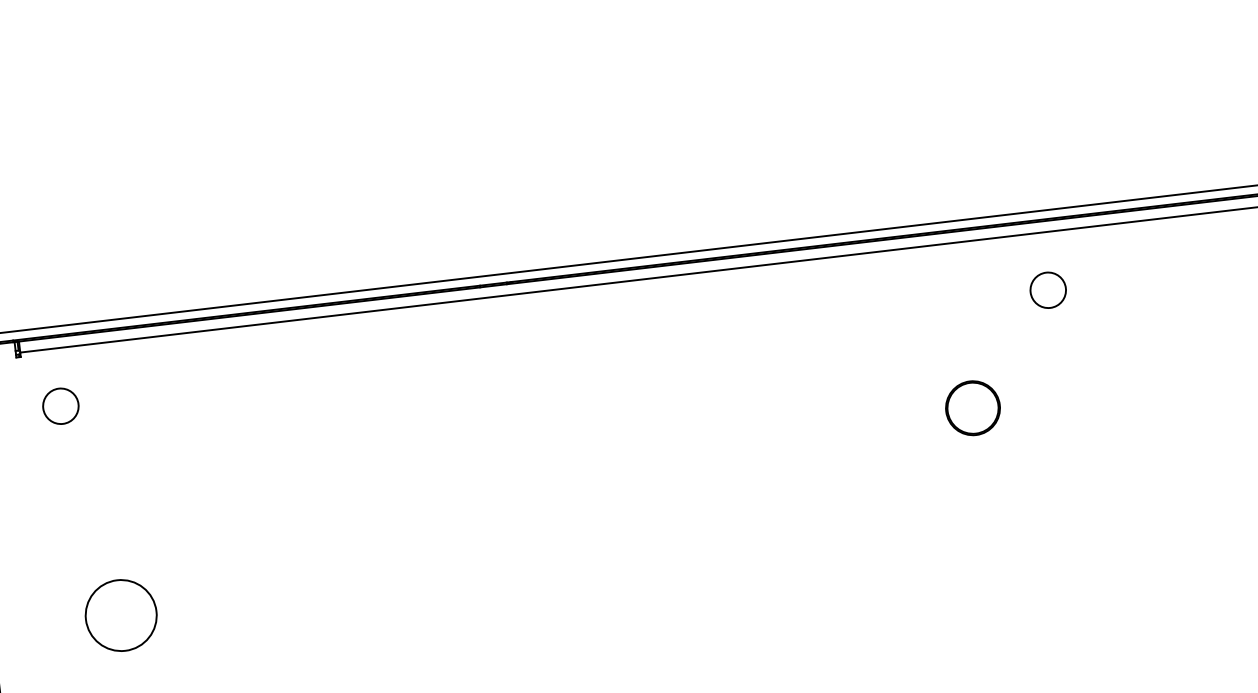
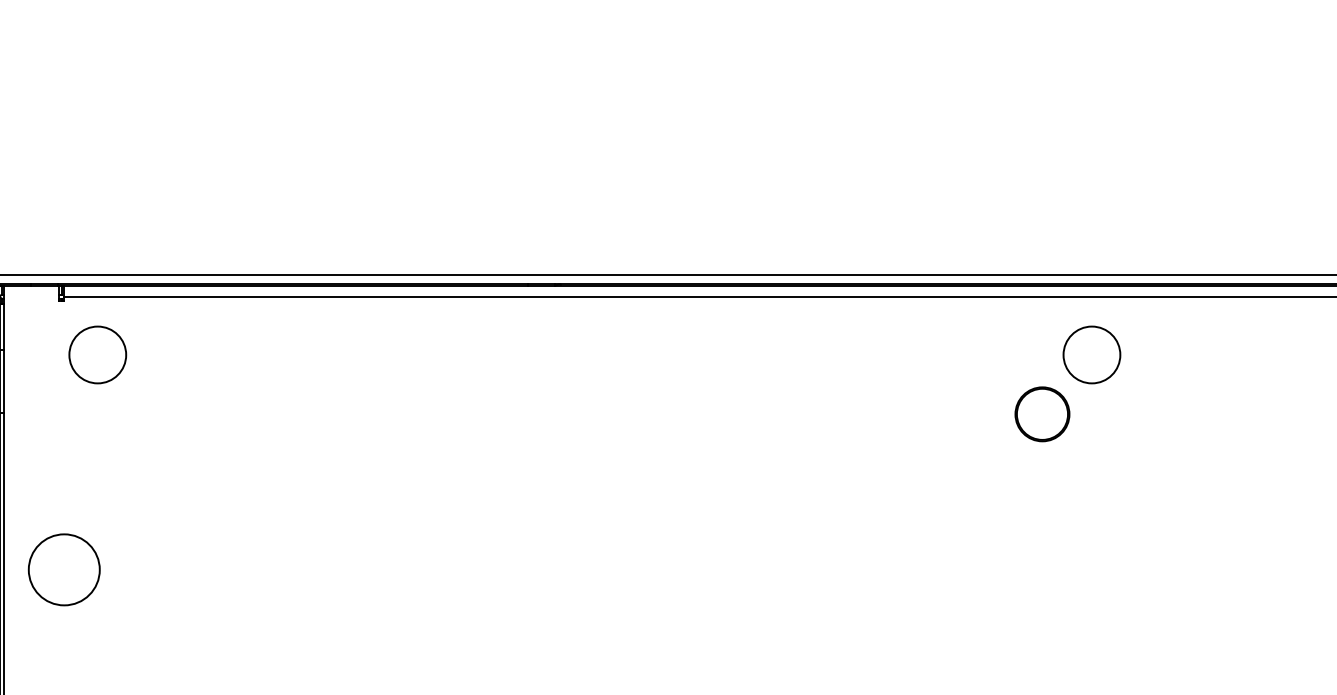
circle: (1047, 289) -> (1091, 354), size x1.6
circle: (60, 405) -> (97, 354), size x1.6
part: (973, 408) -> (1042, 414), moved
circle: (120, 615) -> (63, 569), moved

